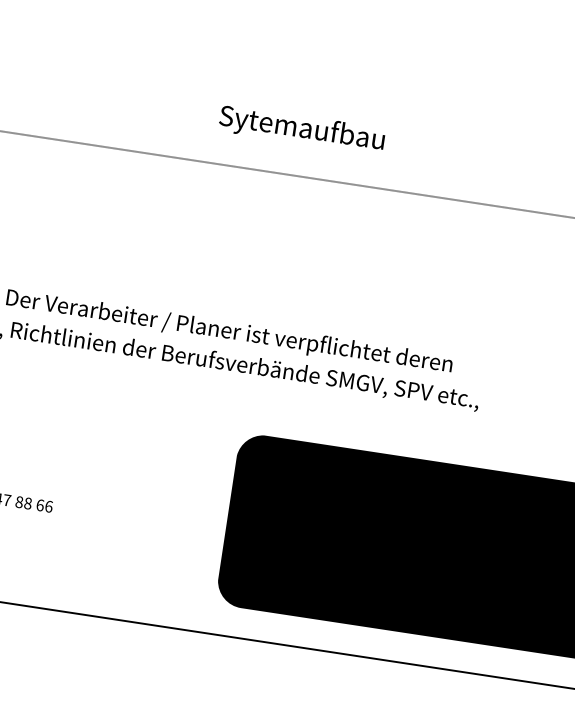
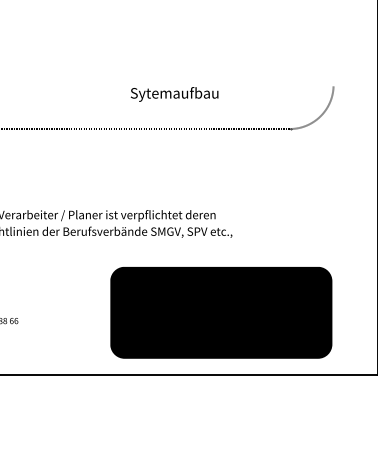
text: (301, 129) -> (174, 94), moved

